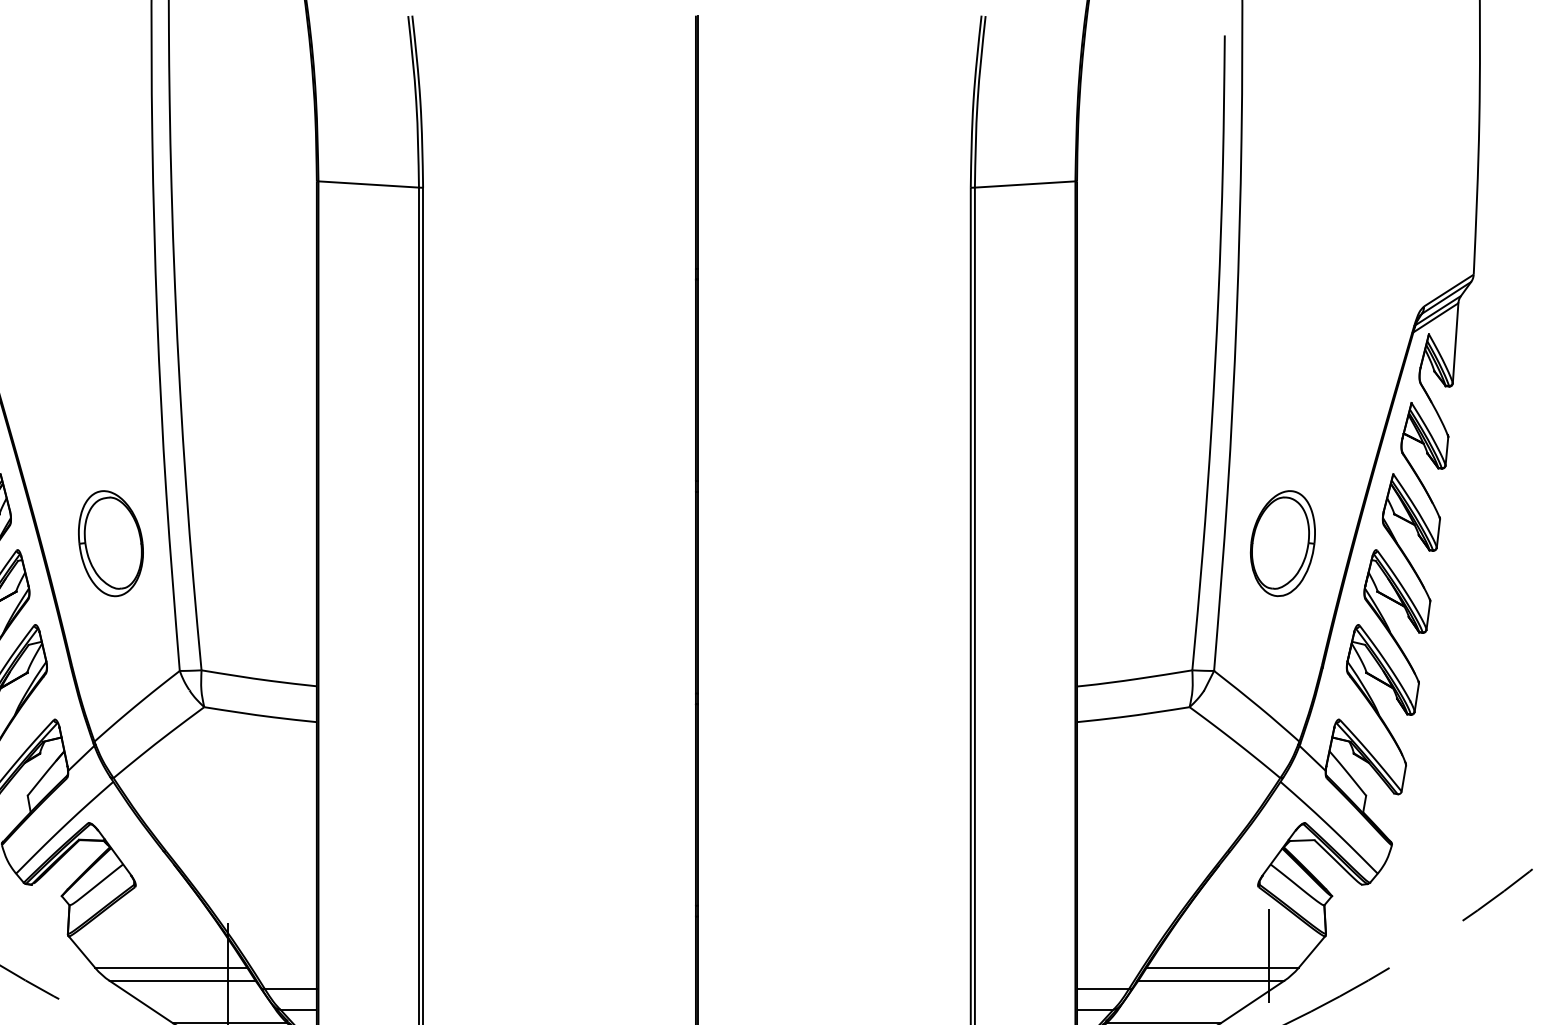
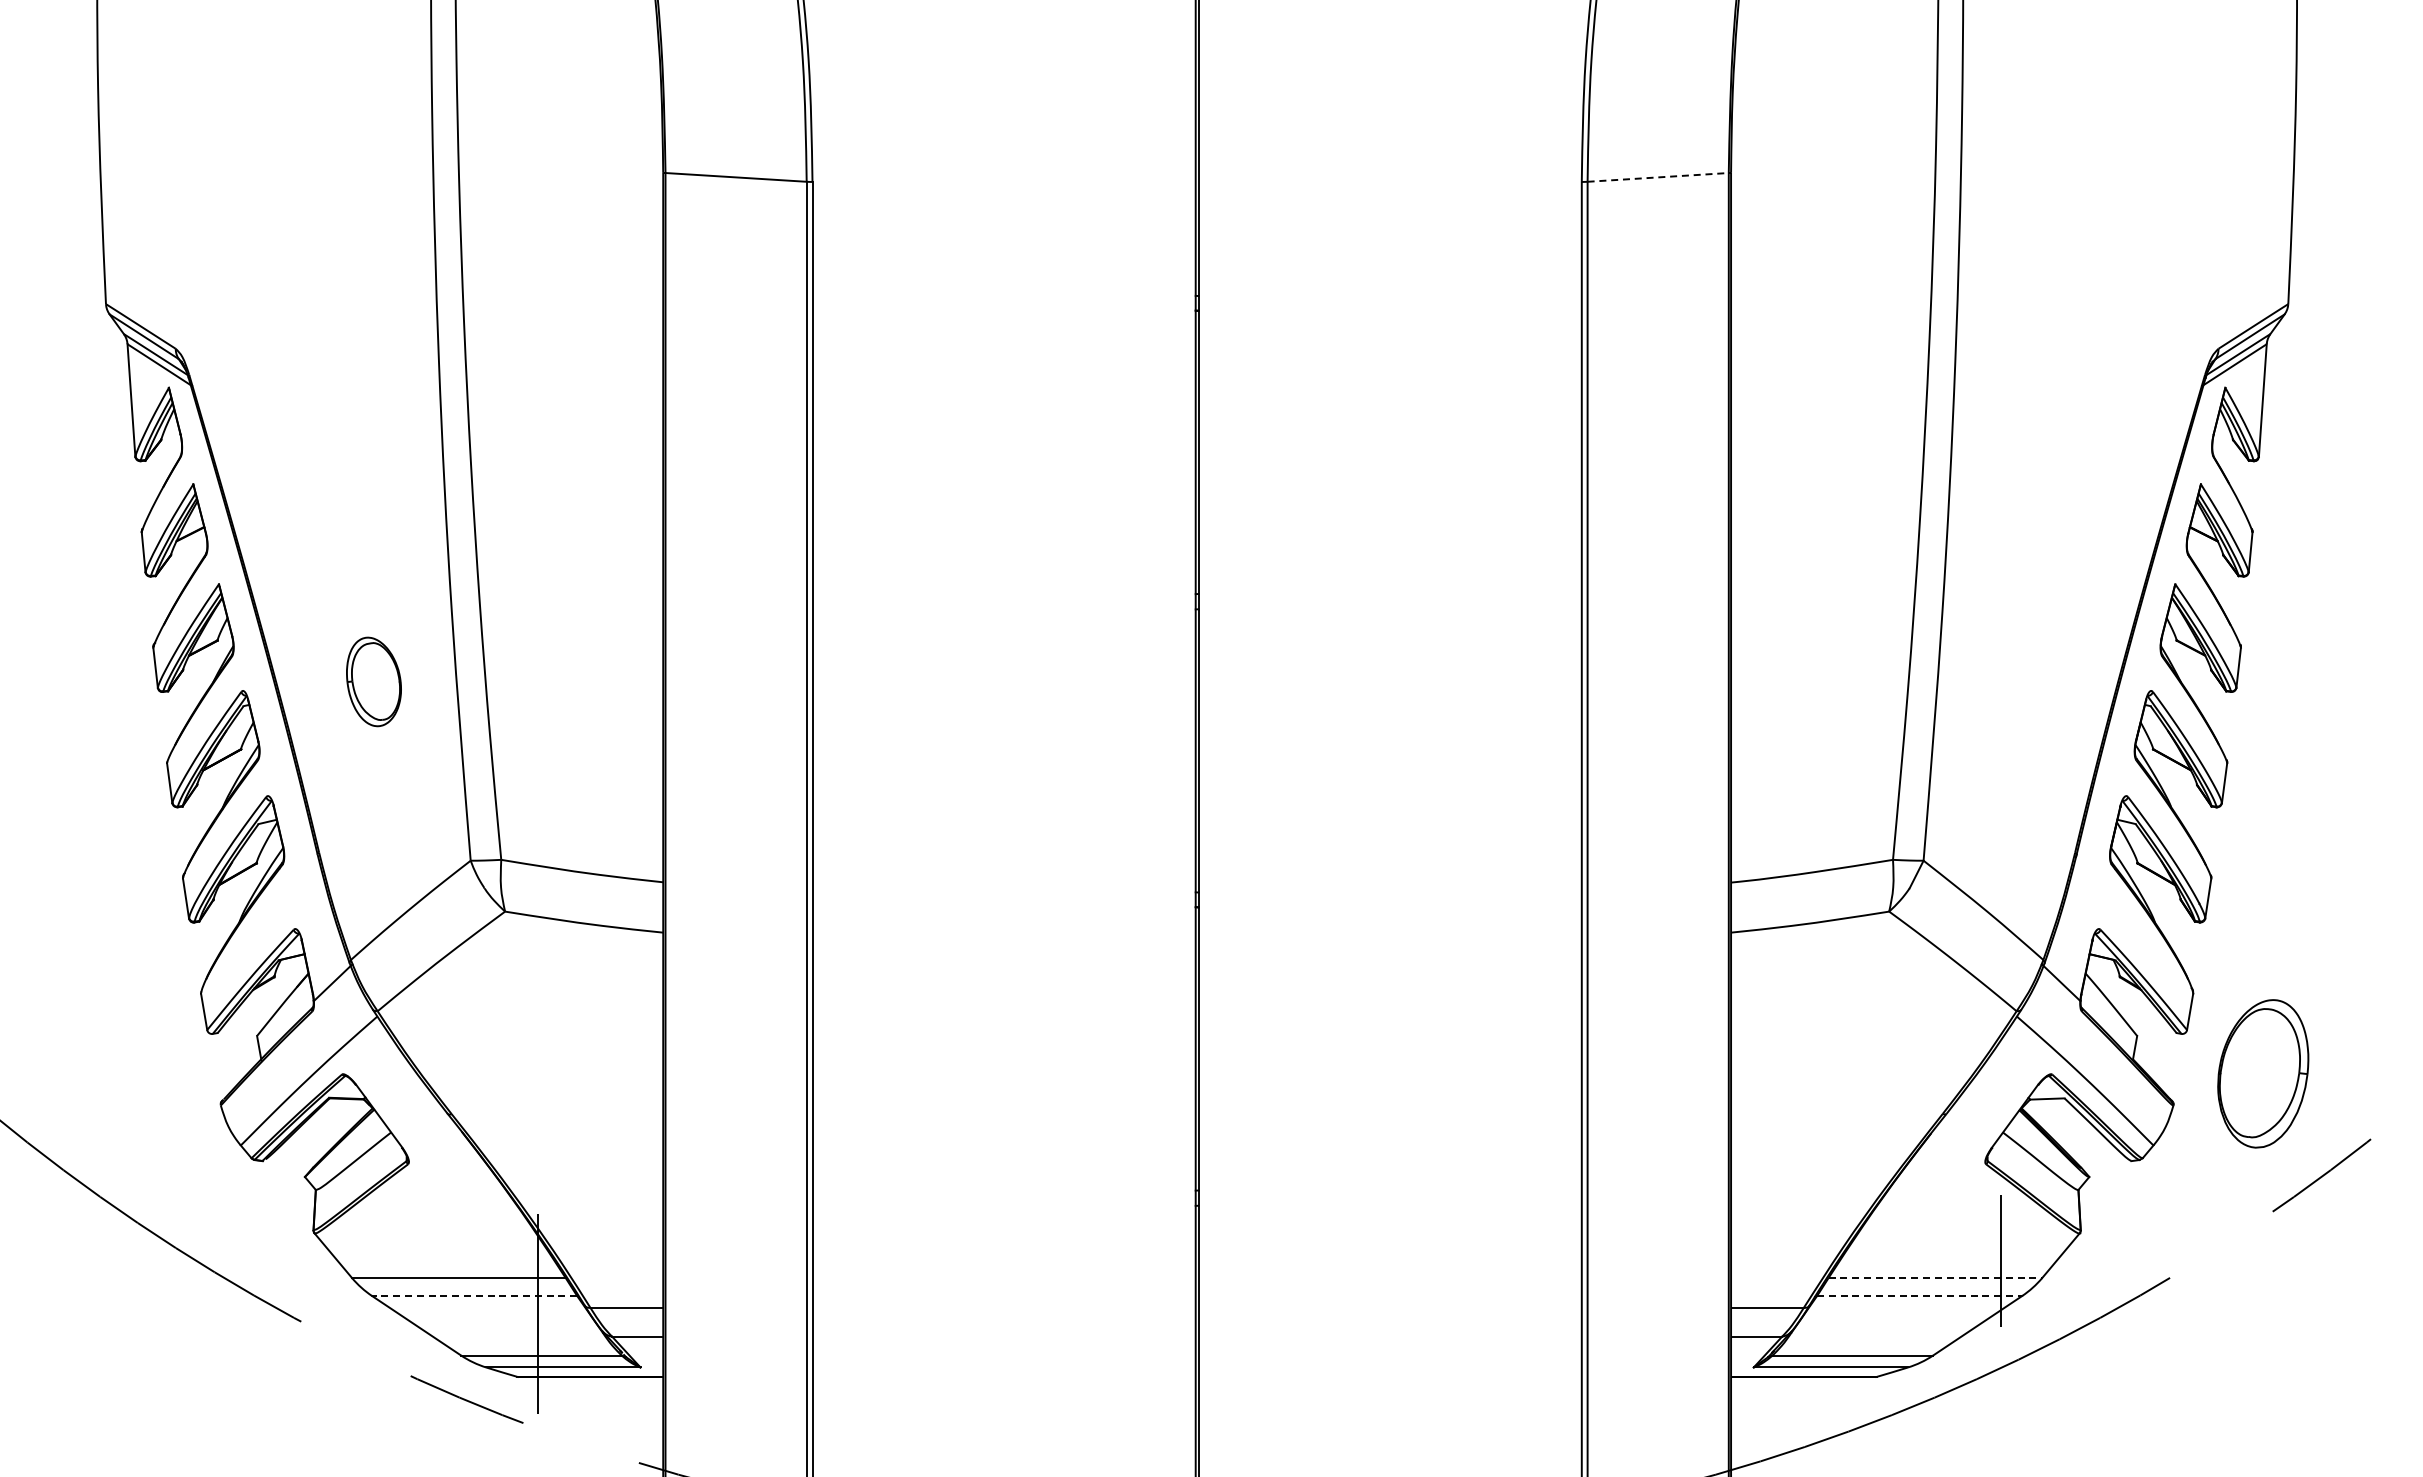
line: (1025, 184) -> (1658, 177), solid -> dashed
part: (110, 543) -> (373, 681), size x0.6
part: (1283, 543) -> (2263, 1073), moved
line: (1222, 967) -> (1935, 1277), solid -> dashed
line: (182, 981) -> (474, 1296), solid -> dashed
line: (1211, 981) -> (1919, 1296), solid -> dashed

